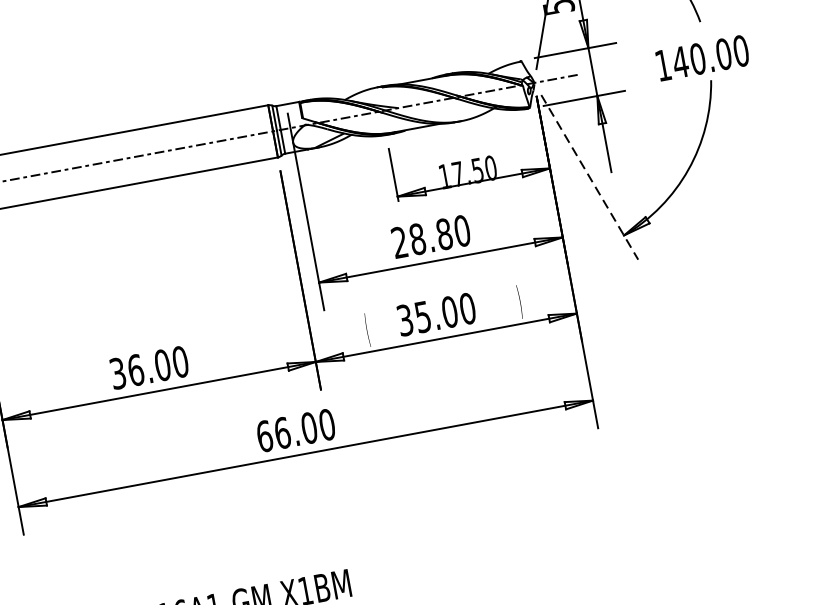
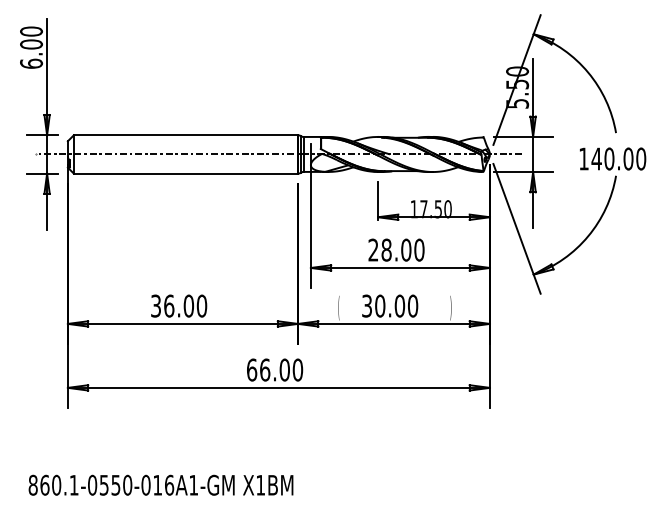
line: (590, 178) -> (517, 229), dashed -> solid
text: (444, 234) -> (406, 250), 28.80 -> 28.00
text: (423, 316) -> (380, 305), 35.00 -> 30.00

